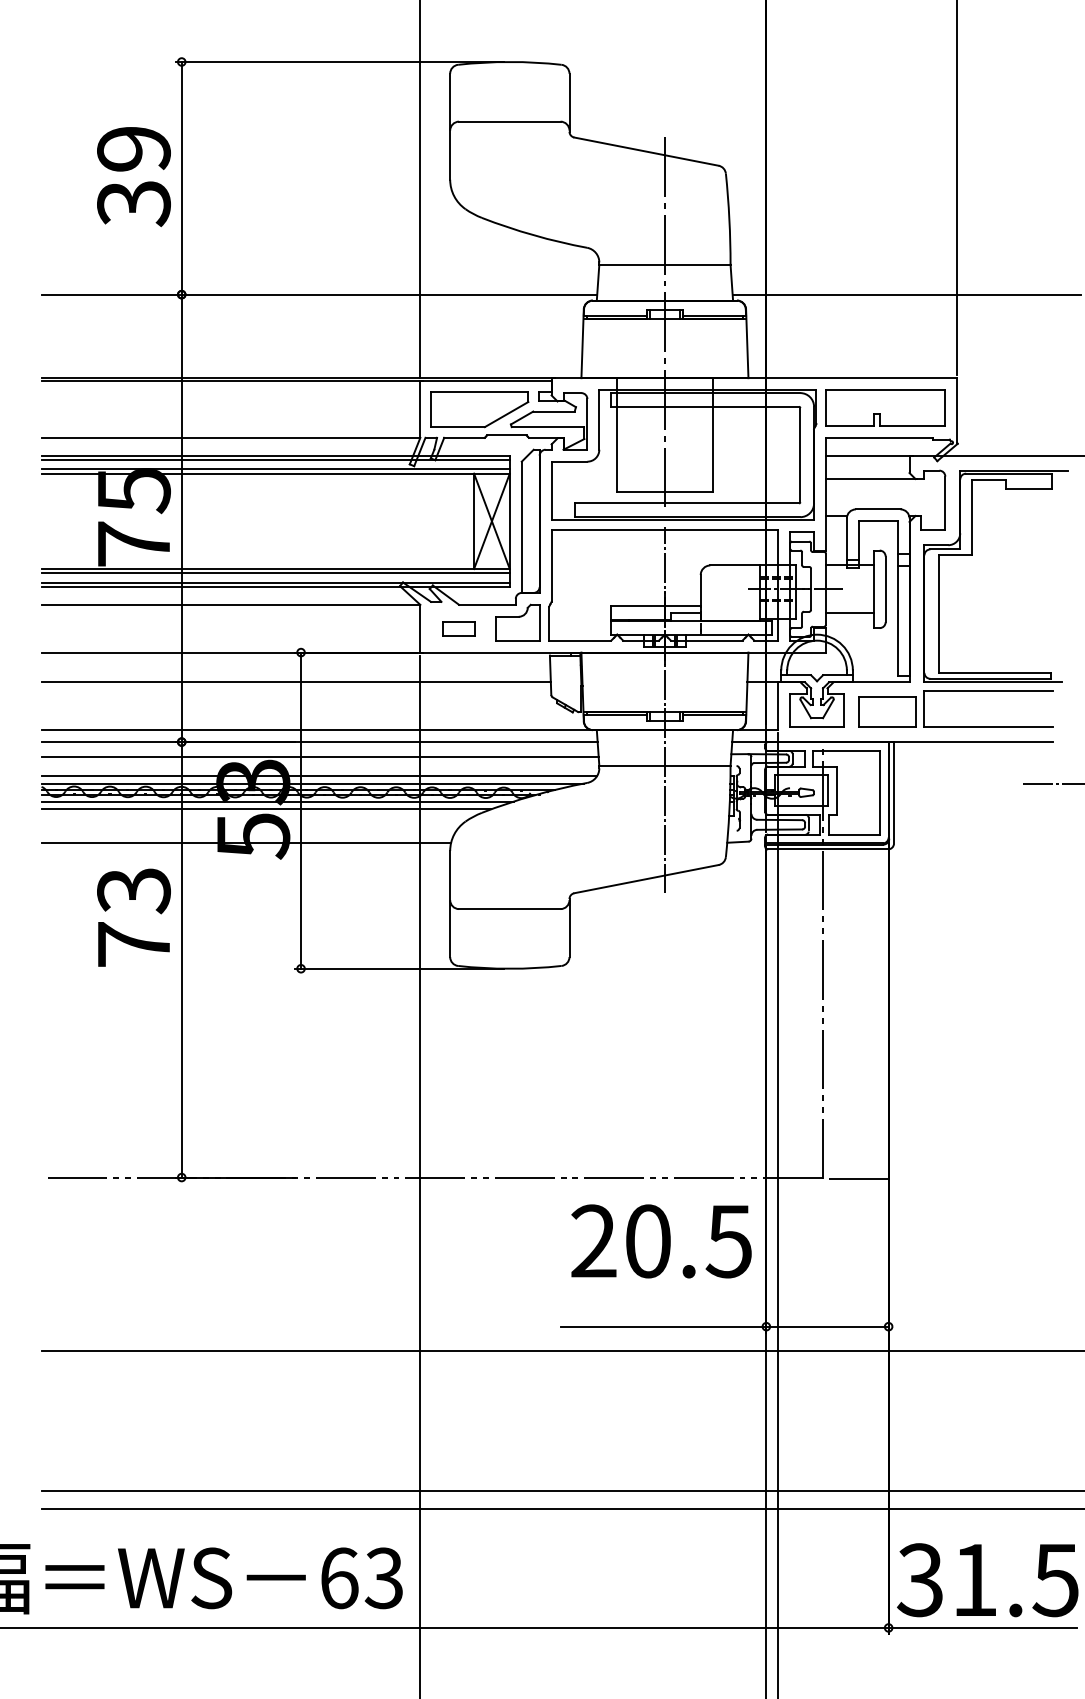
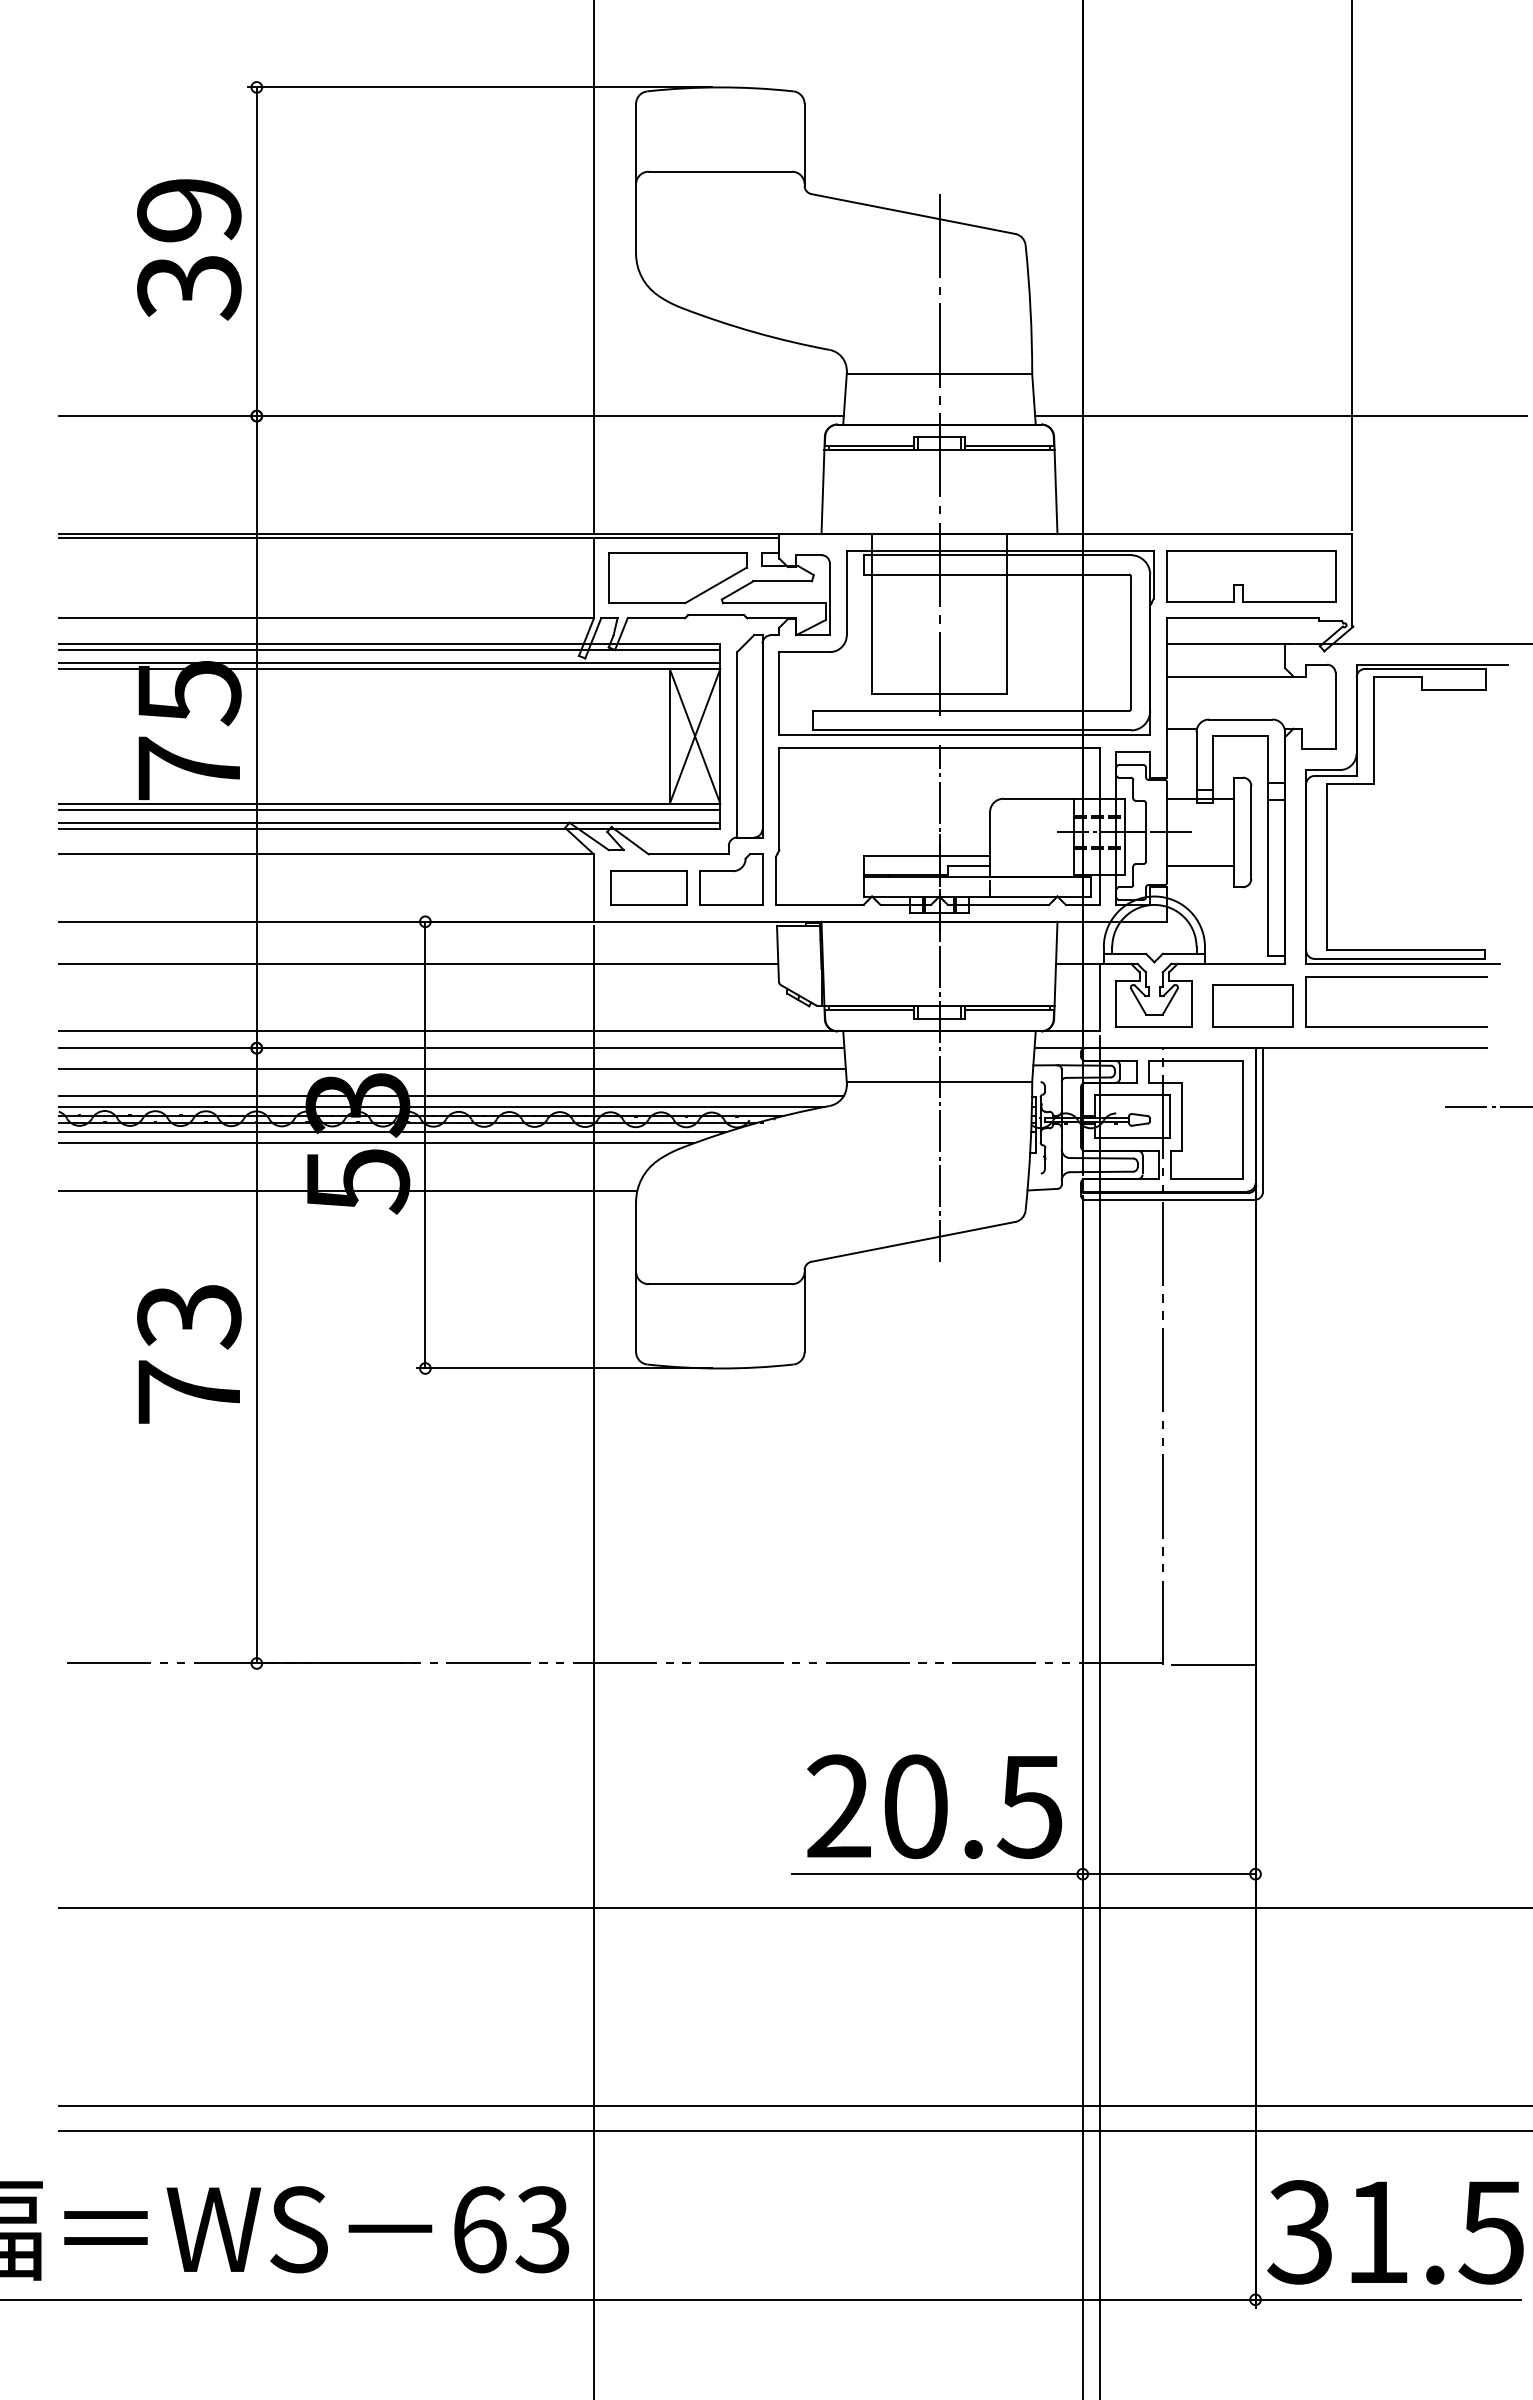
part: (458, 628) -> (648, 887), size x1.67
text: (134, 917) -> (189, 1354), moved
text: (661, 1241) -> (934, 1806), moved

